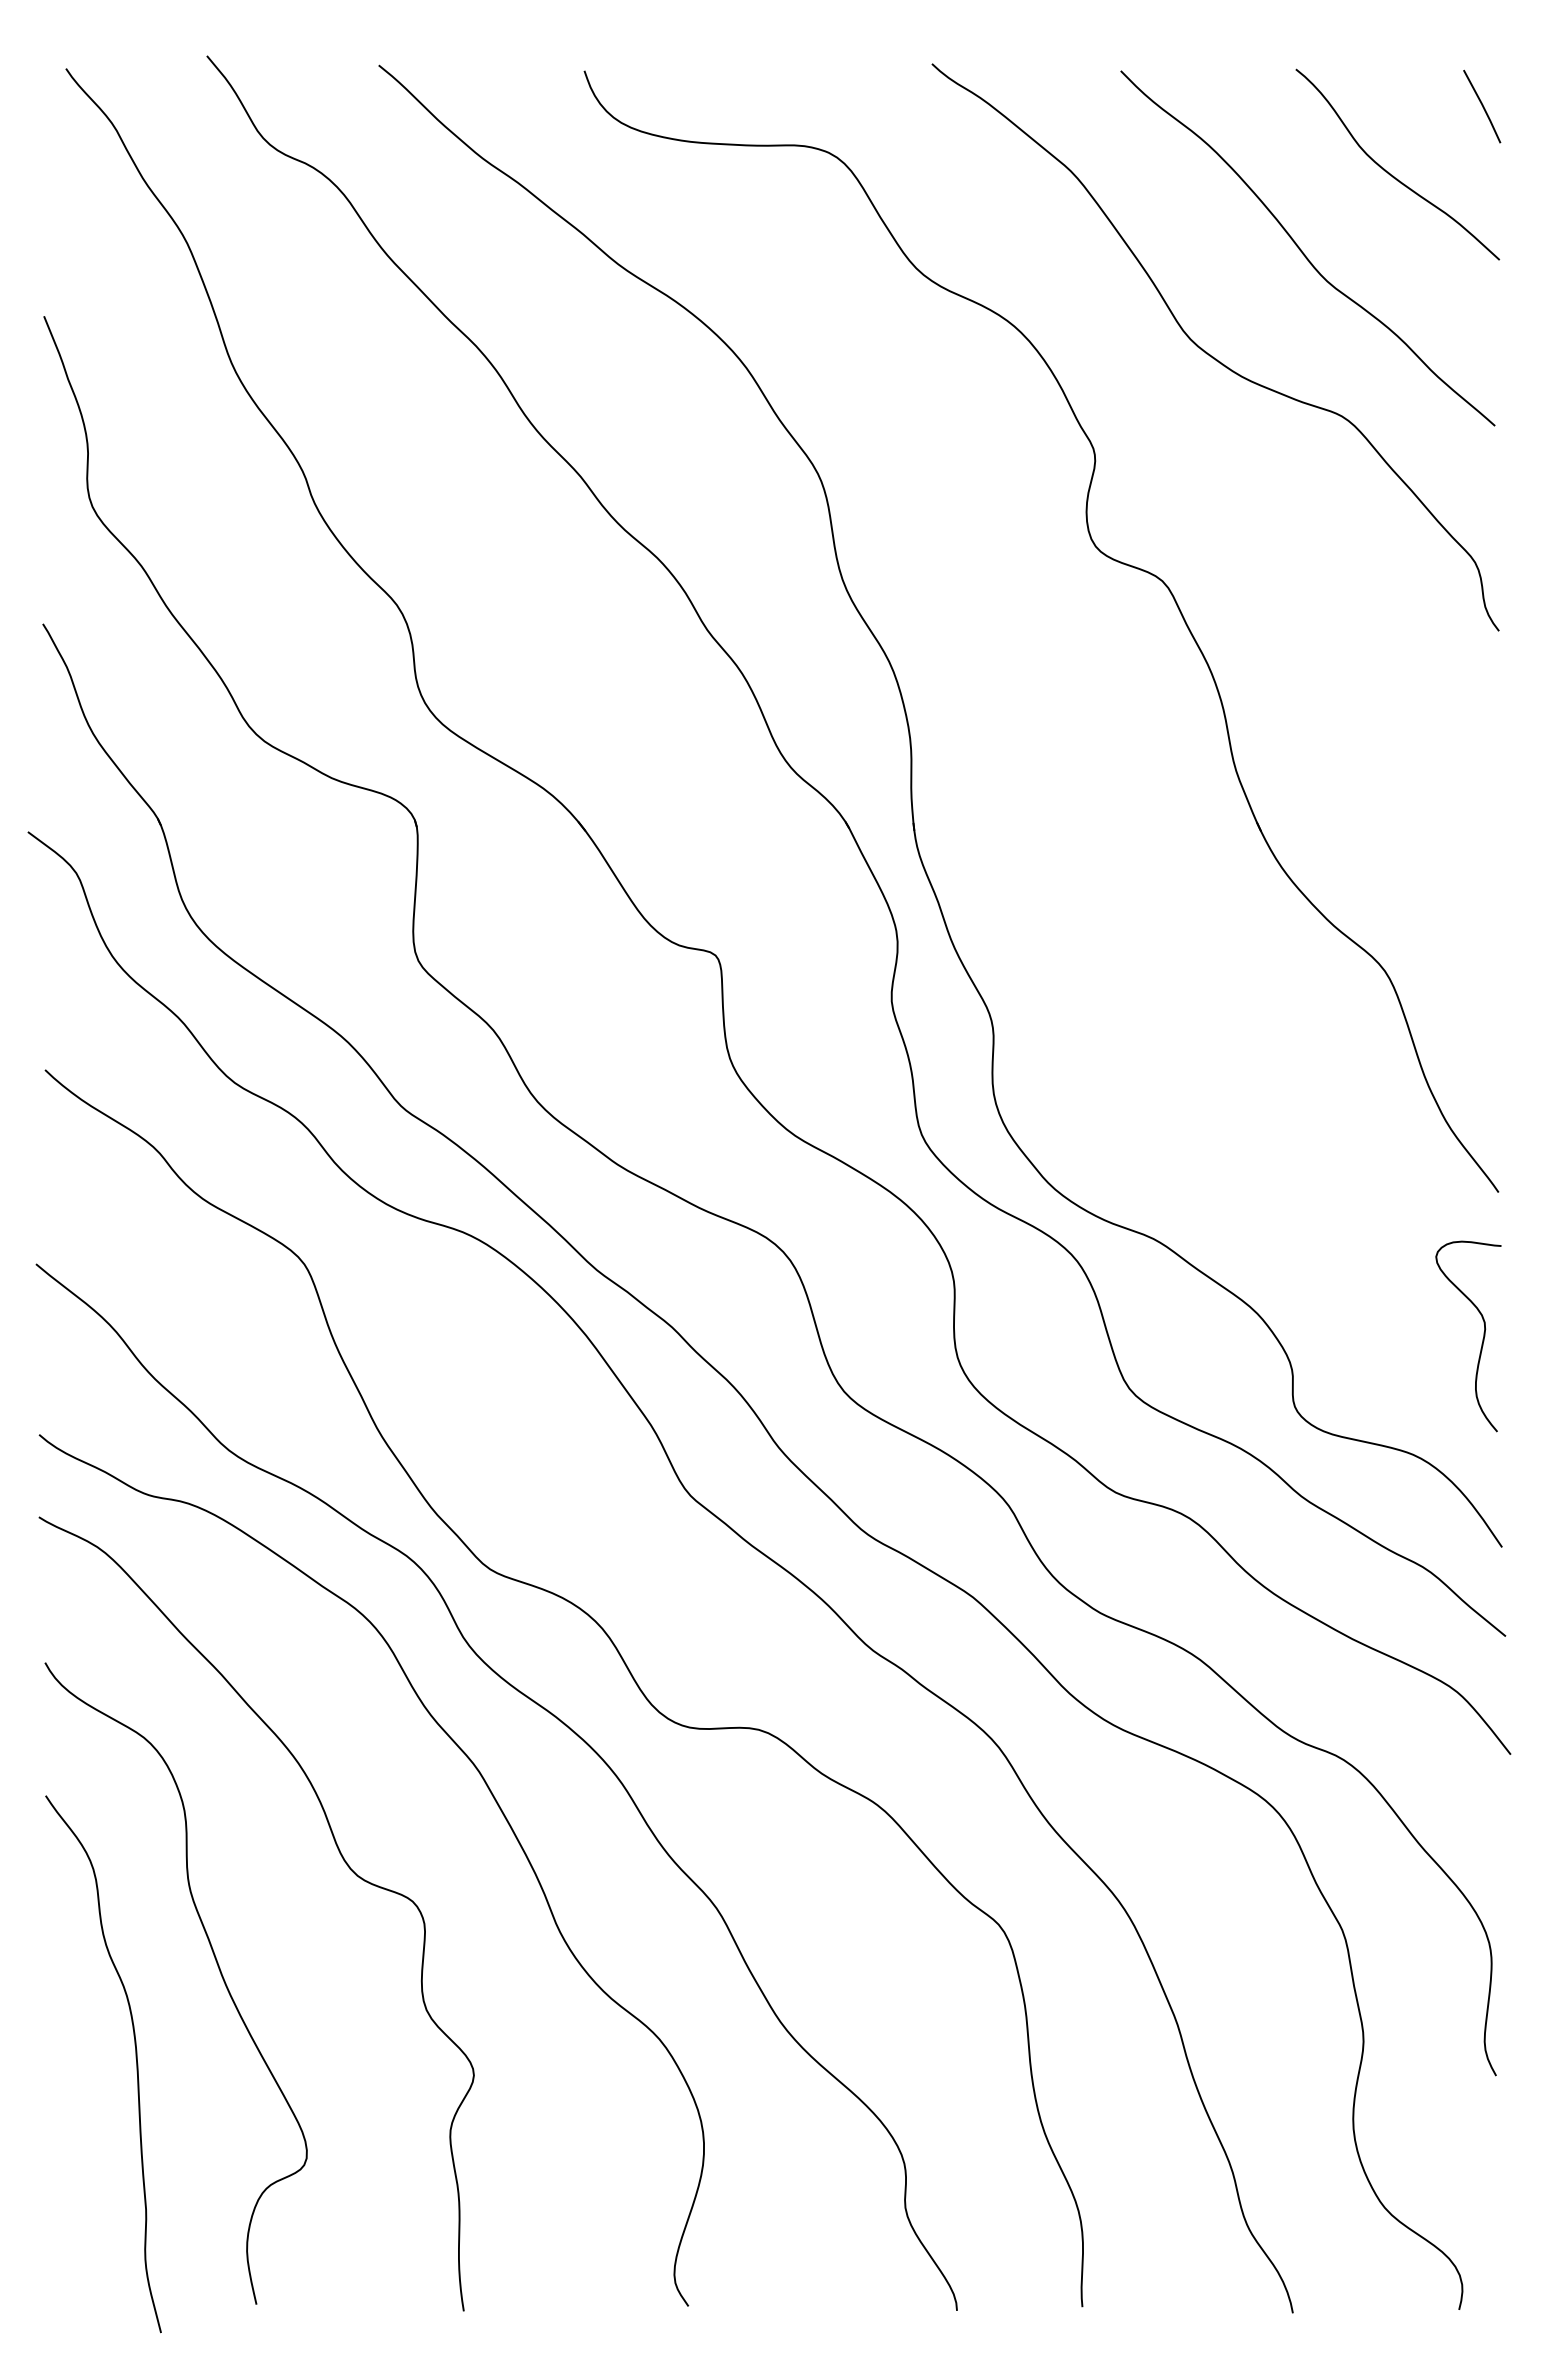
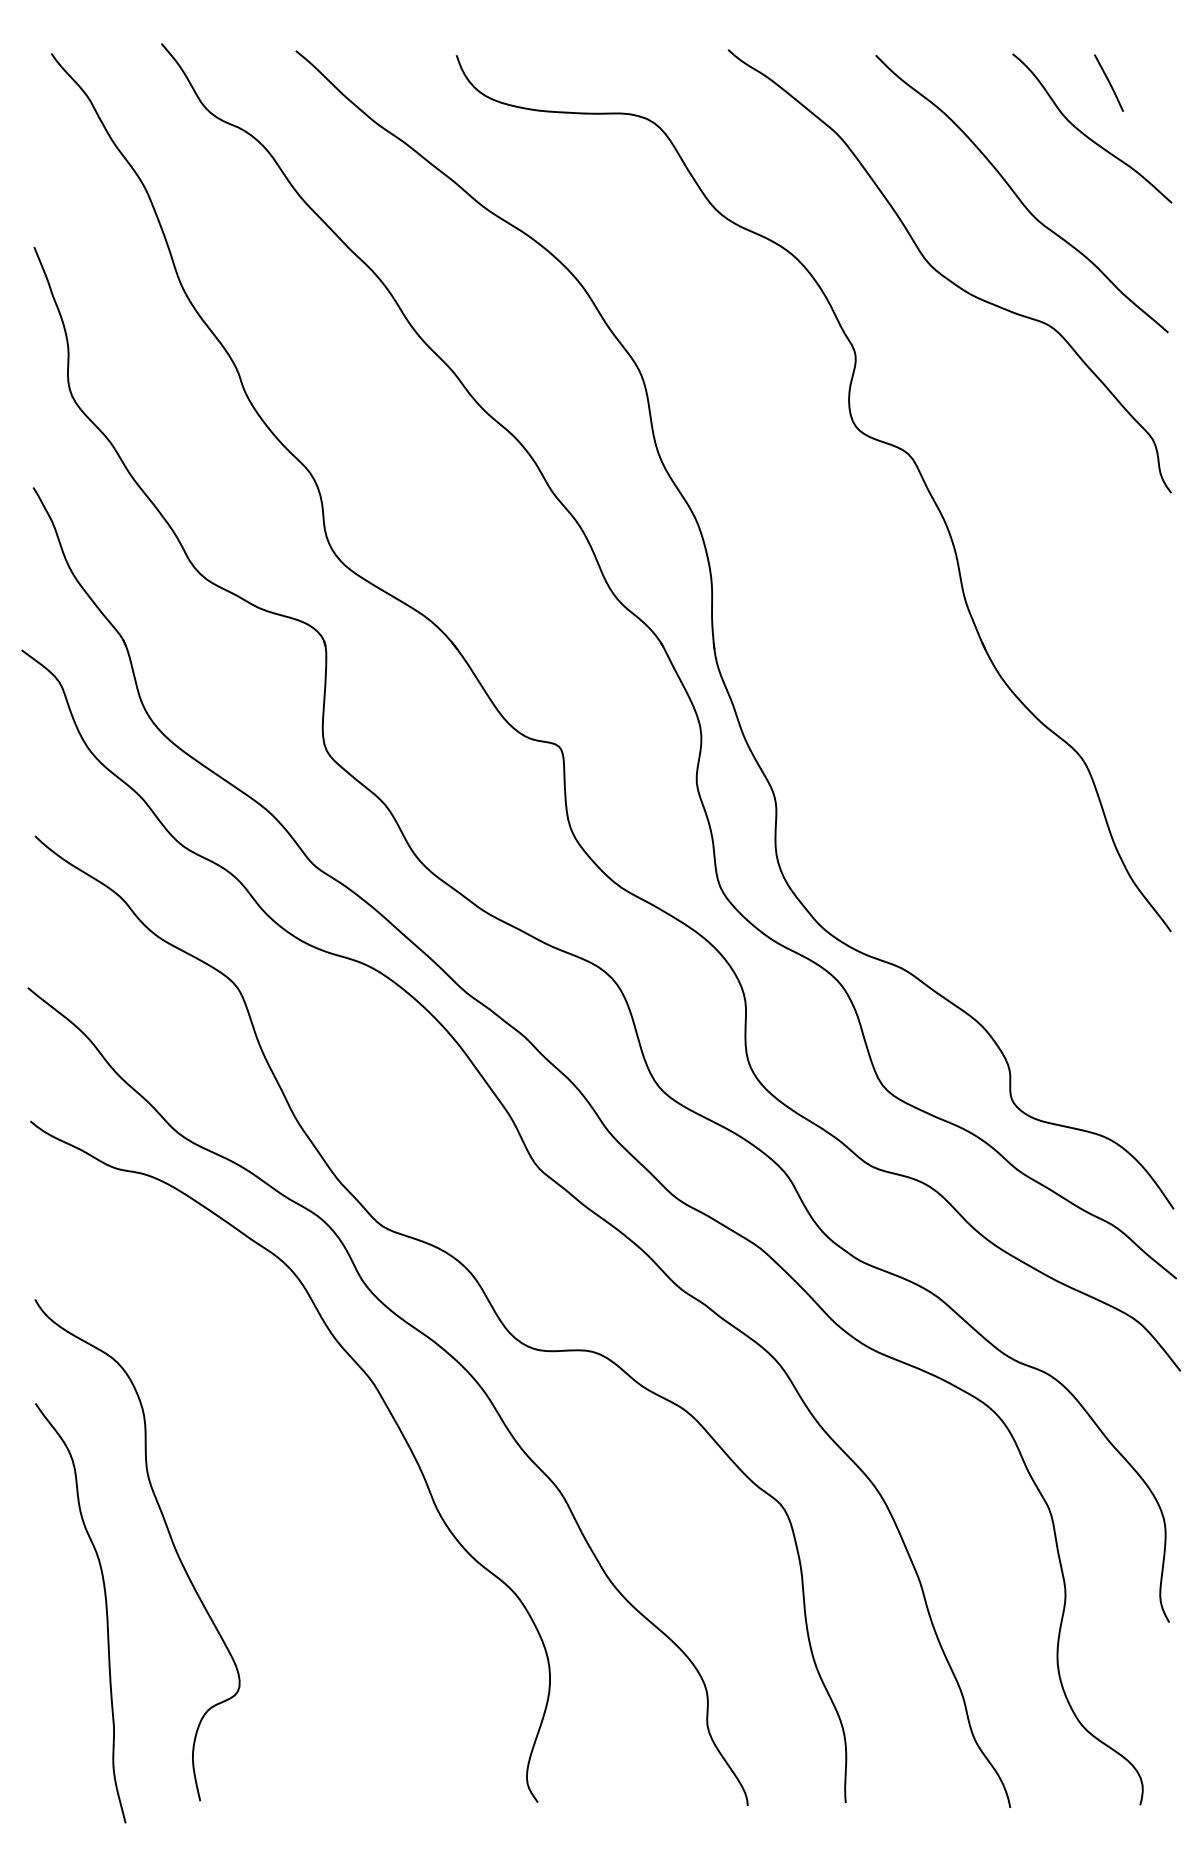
line: (1482, 106) -> (1109, 83), moved
curve: (1482, 1338) -> (1158, 1046), removed
curve: (344, 1862) -> (269, 1455), removed

